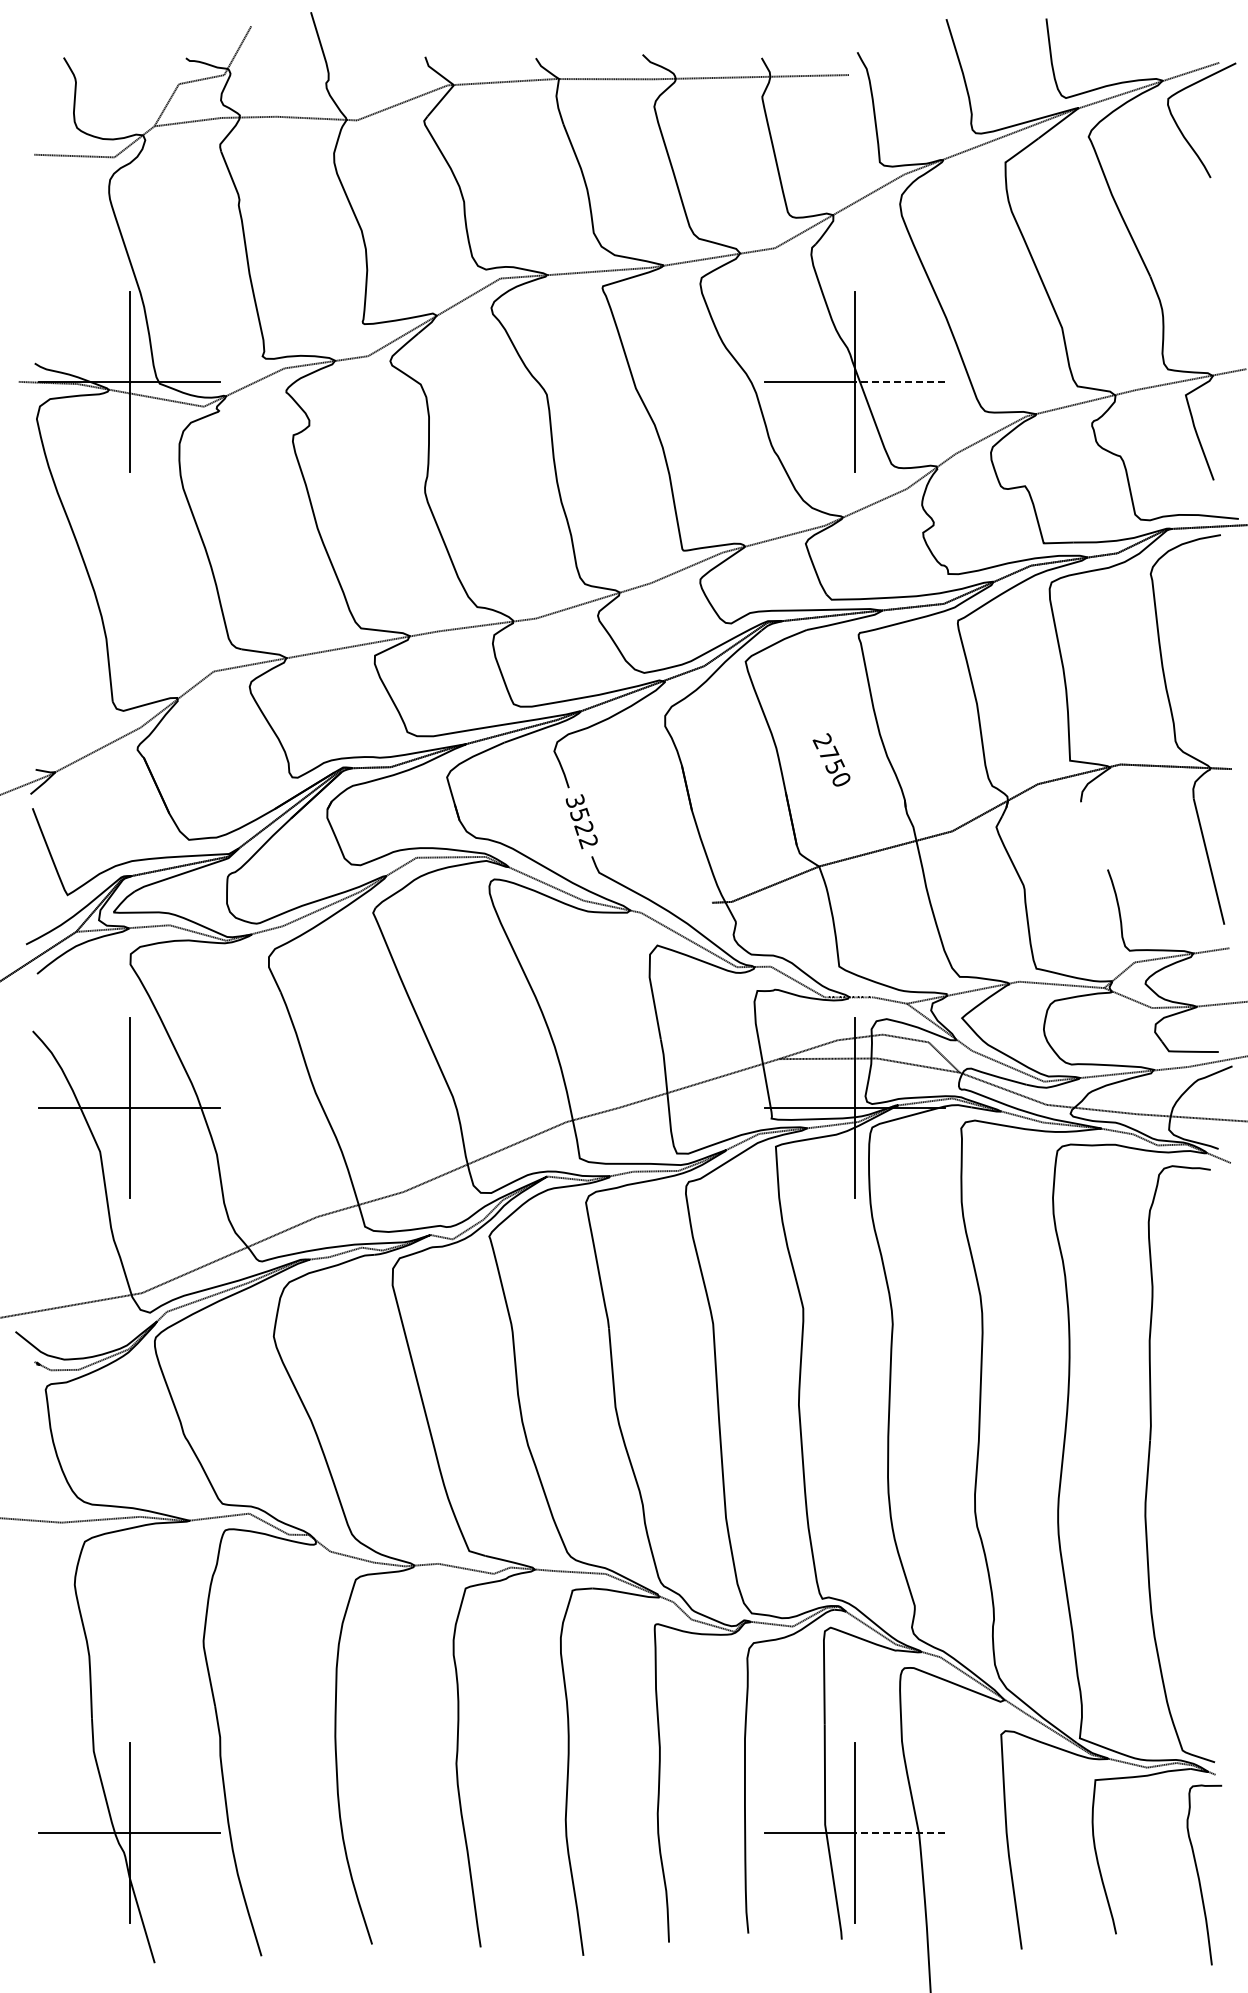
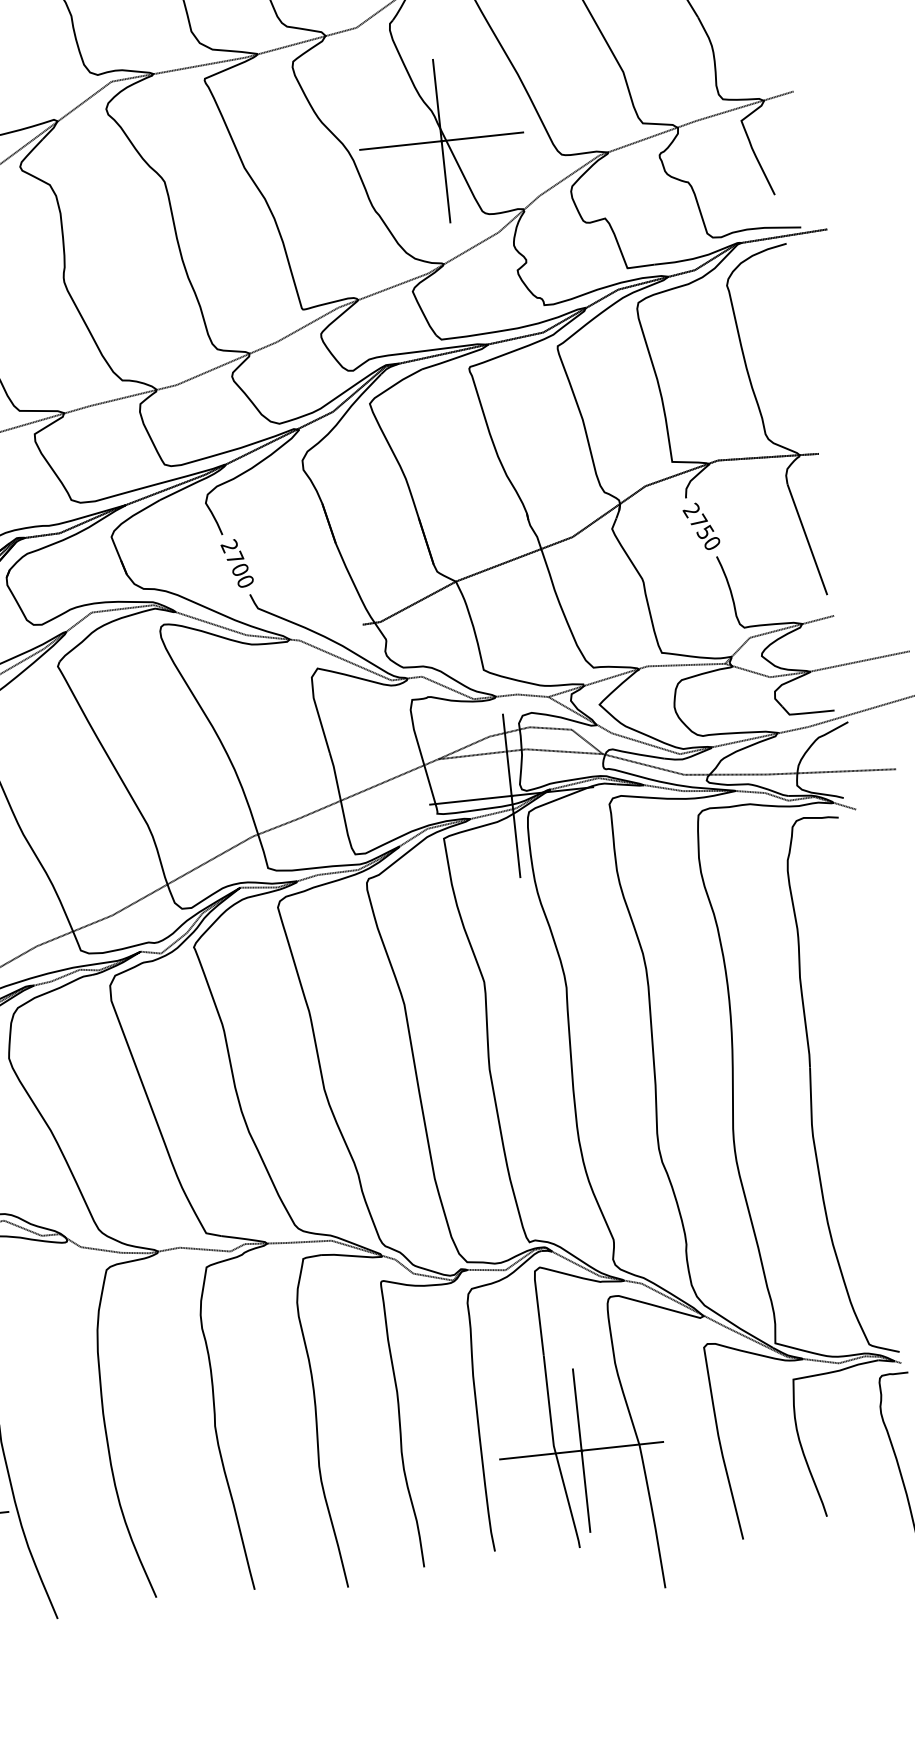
line: (899, 382) -> (481, 137), dashed -> solid
text: (831, 759) -> (701, 526), moved
text: (581, 821) -> (237, 563), 3522 -> 2700
line: (899, 1833) -> (621, 1446), dashed -> solid

